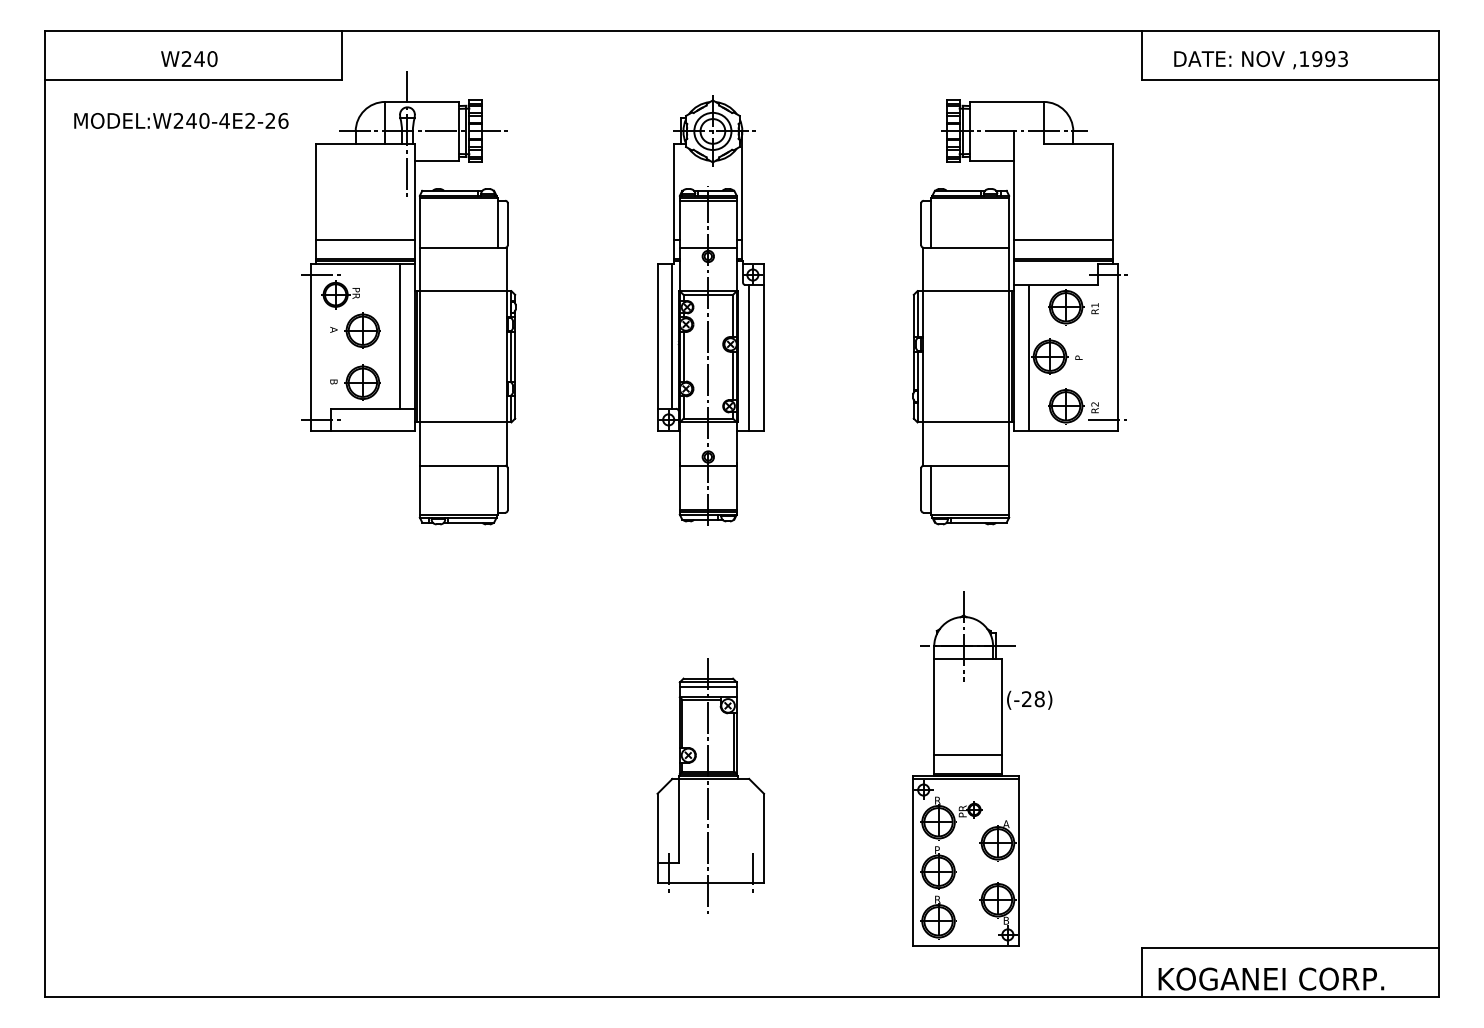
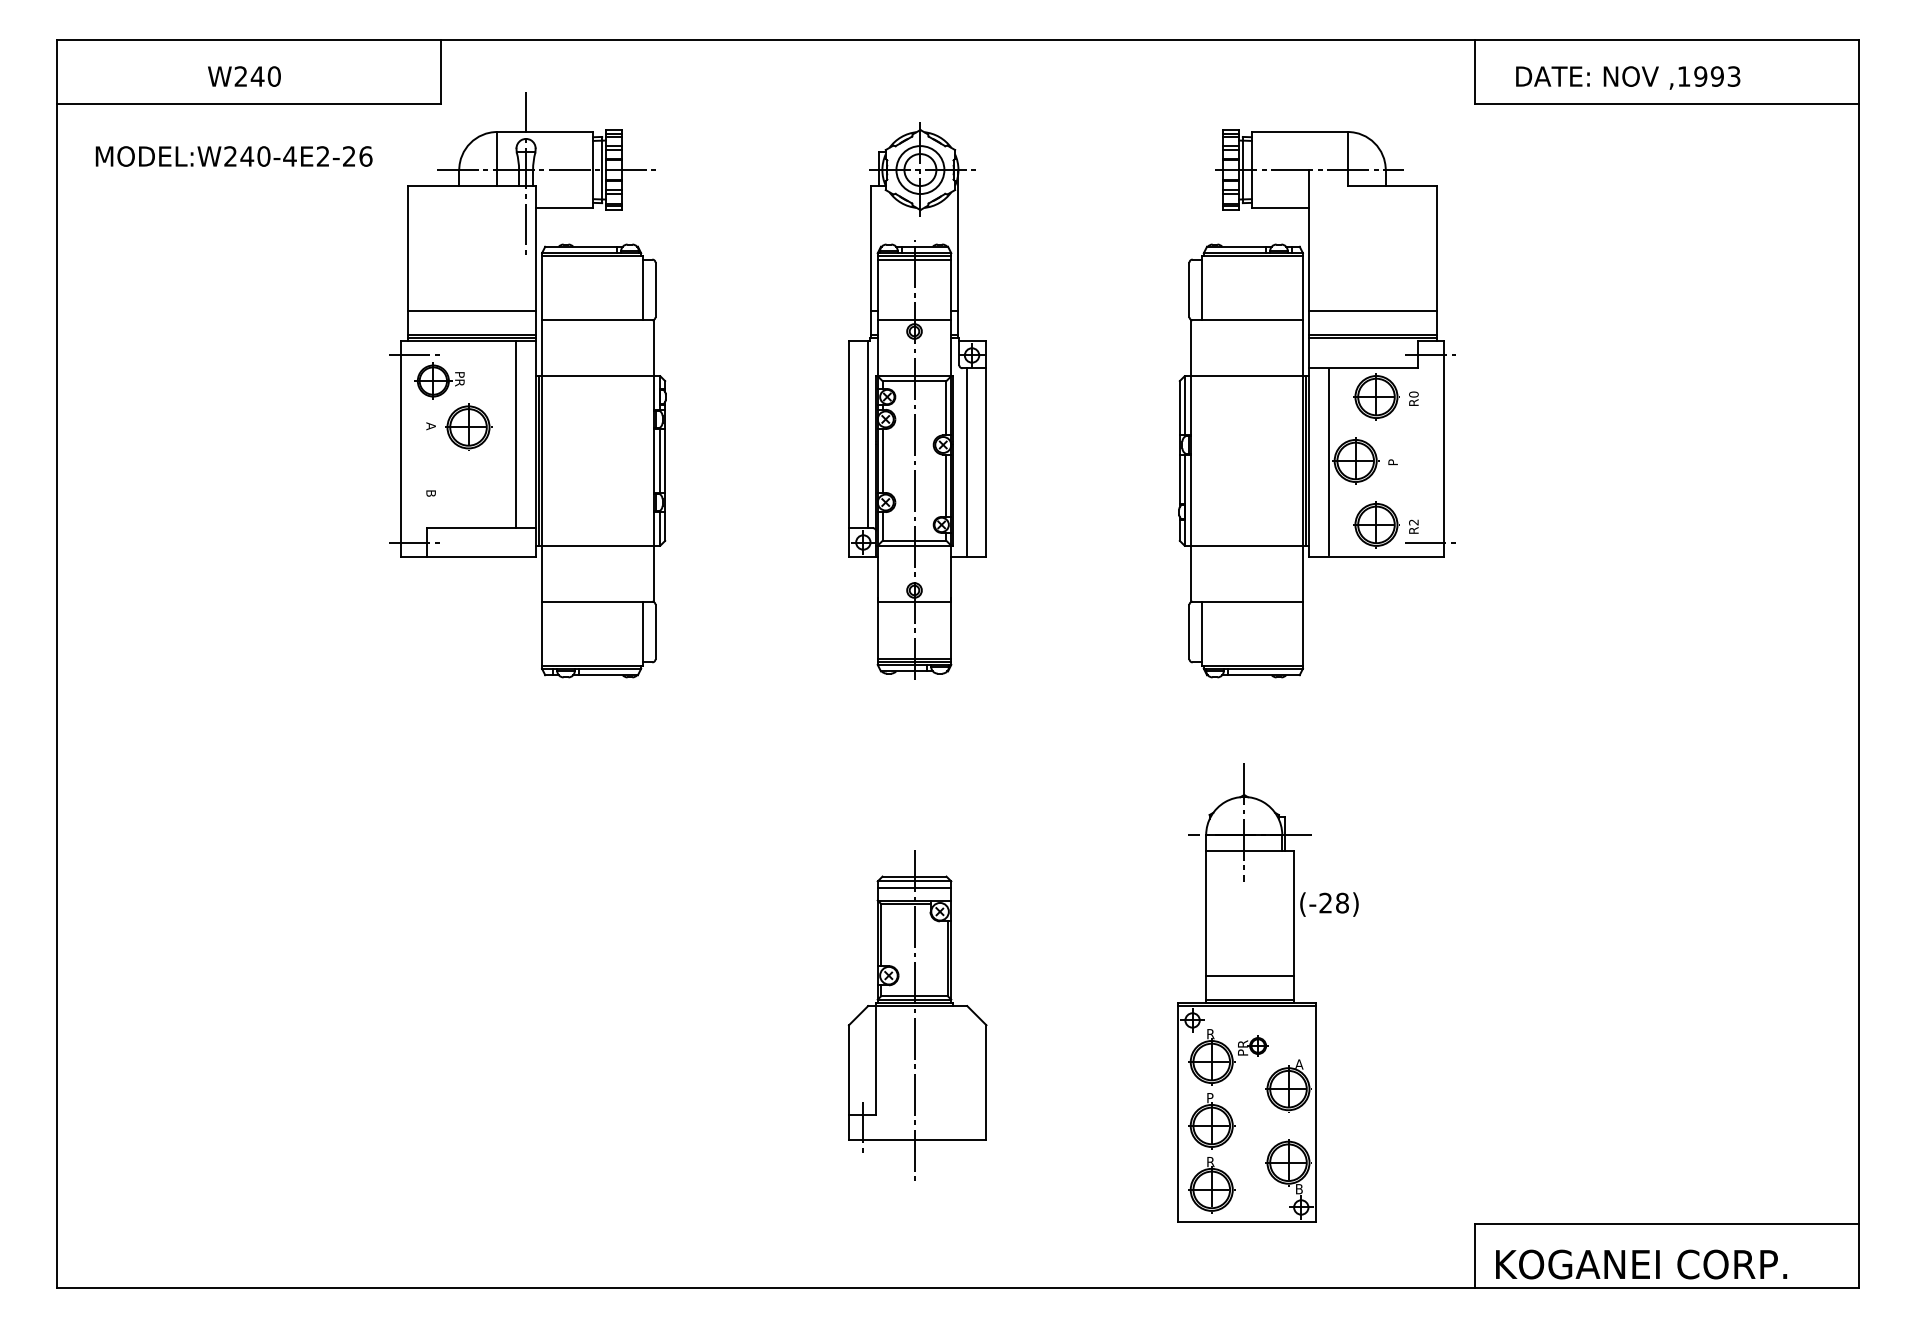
text: (1094, 305) -> (1413, 394), R1 -> R0
part: (362, 382) -> (468, 494), removed
line: (753, 872) -> (972, 1127), removed

